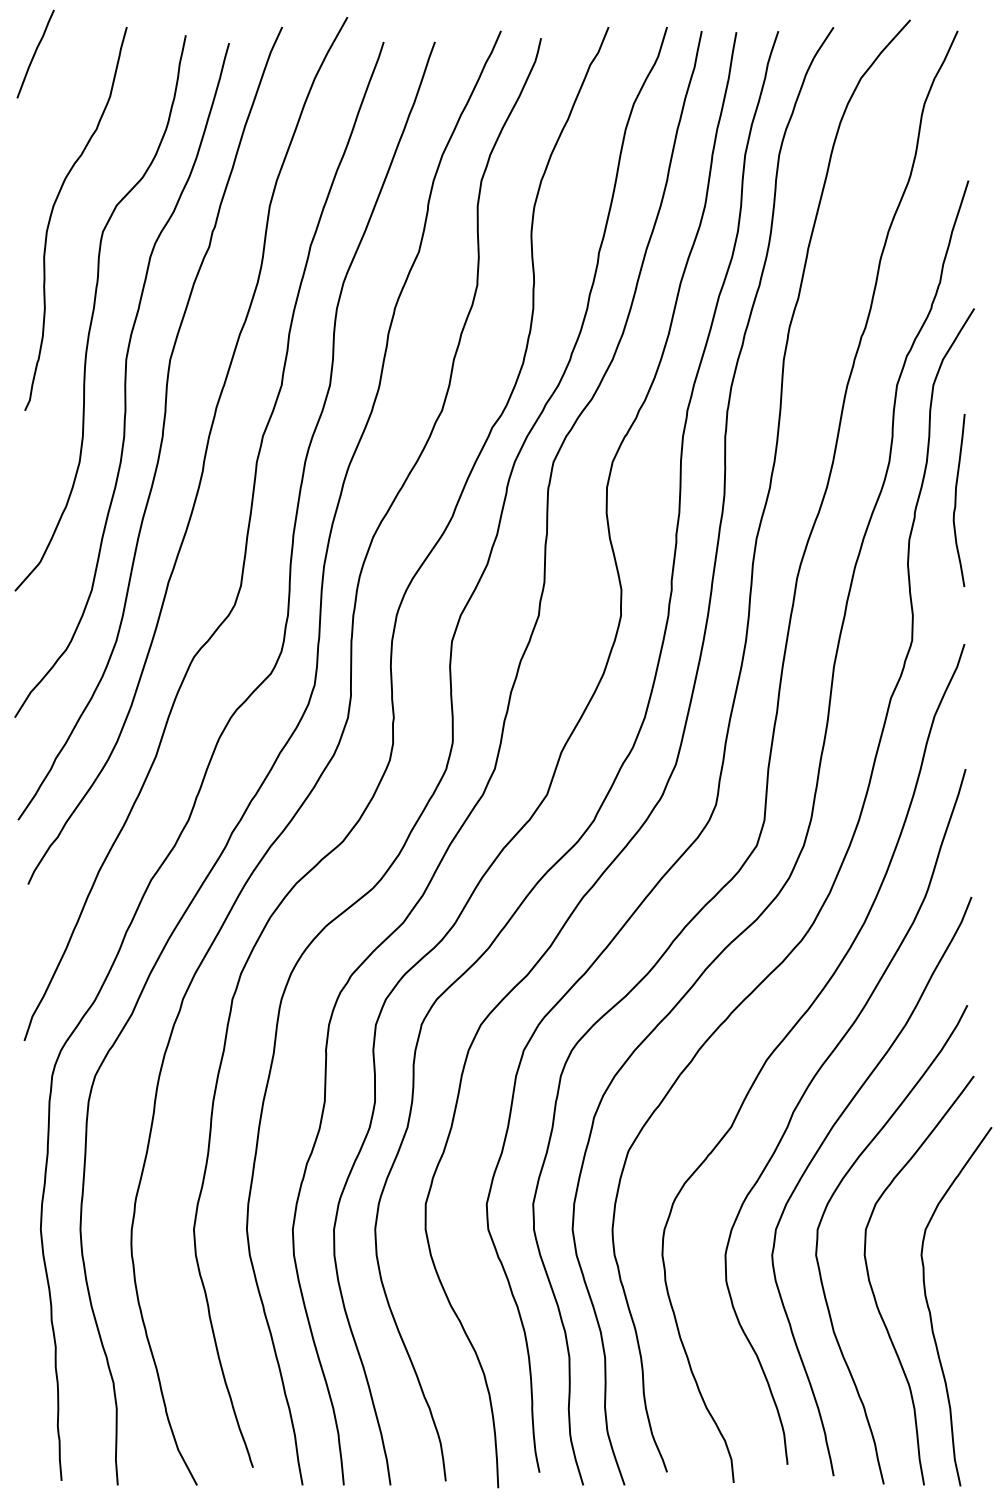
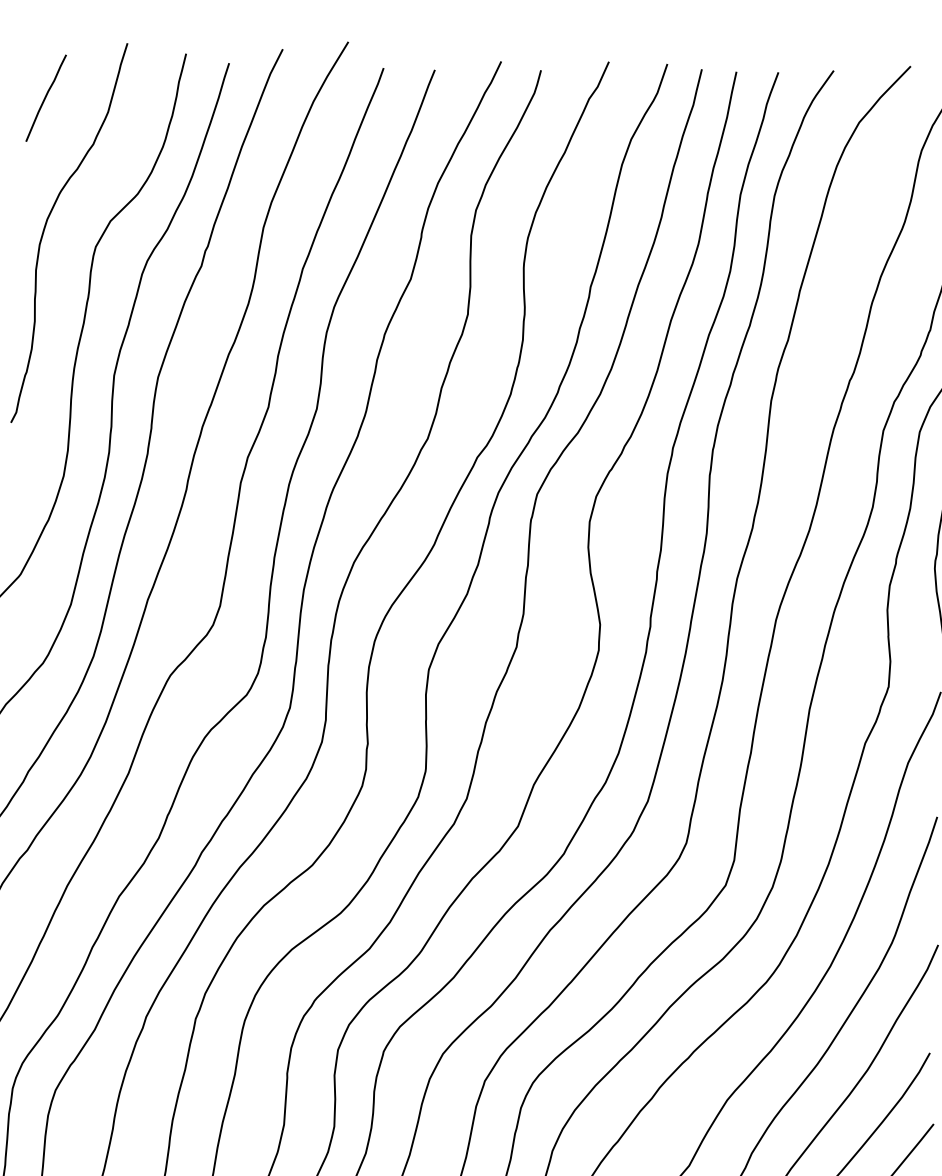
curve: (35, 53) -> (46, 97), moved

